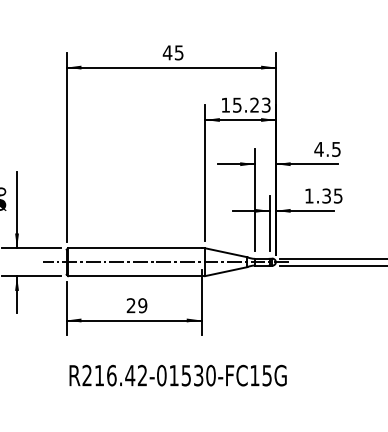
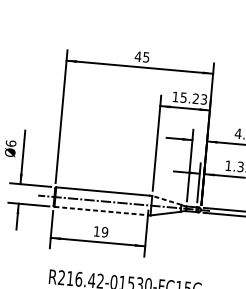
line: (226, 252) -> (166, 200), solid -> dashed
line: (134, 276) -> (101, 211), solid -> dashed
text: (130, 305) -> (96, 231), 29 -> 19

